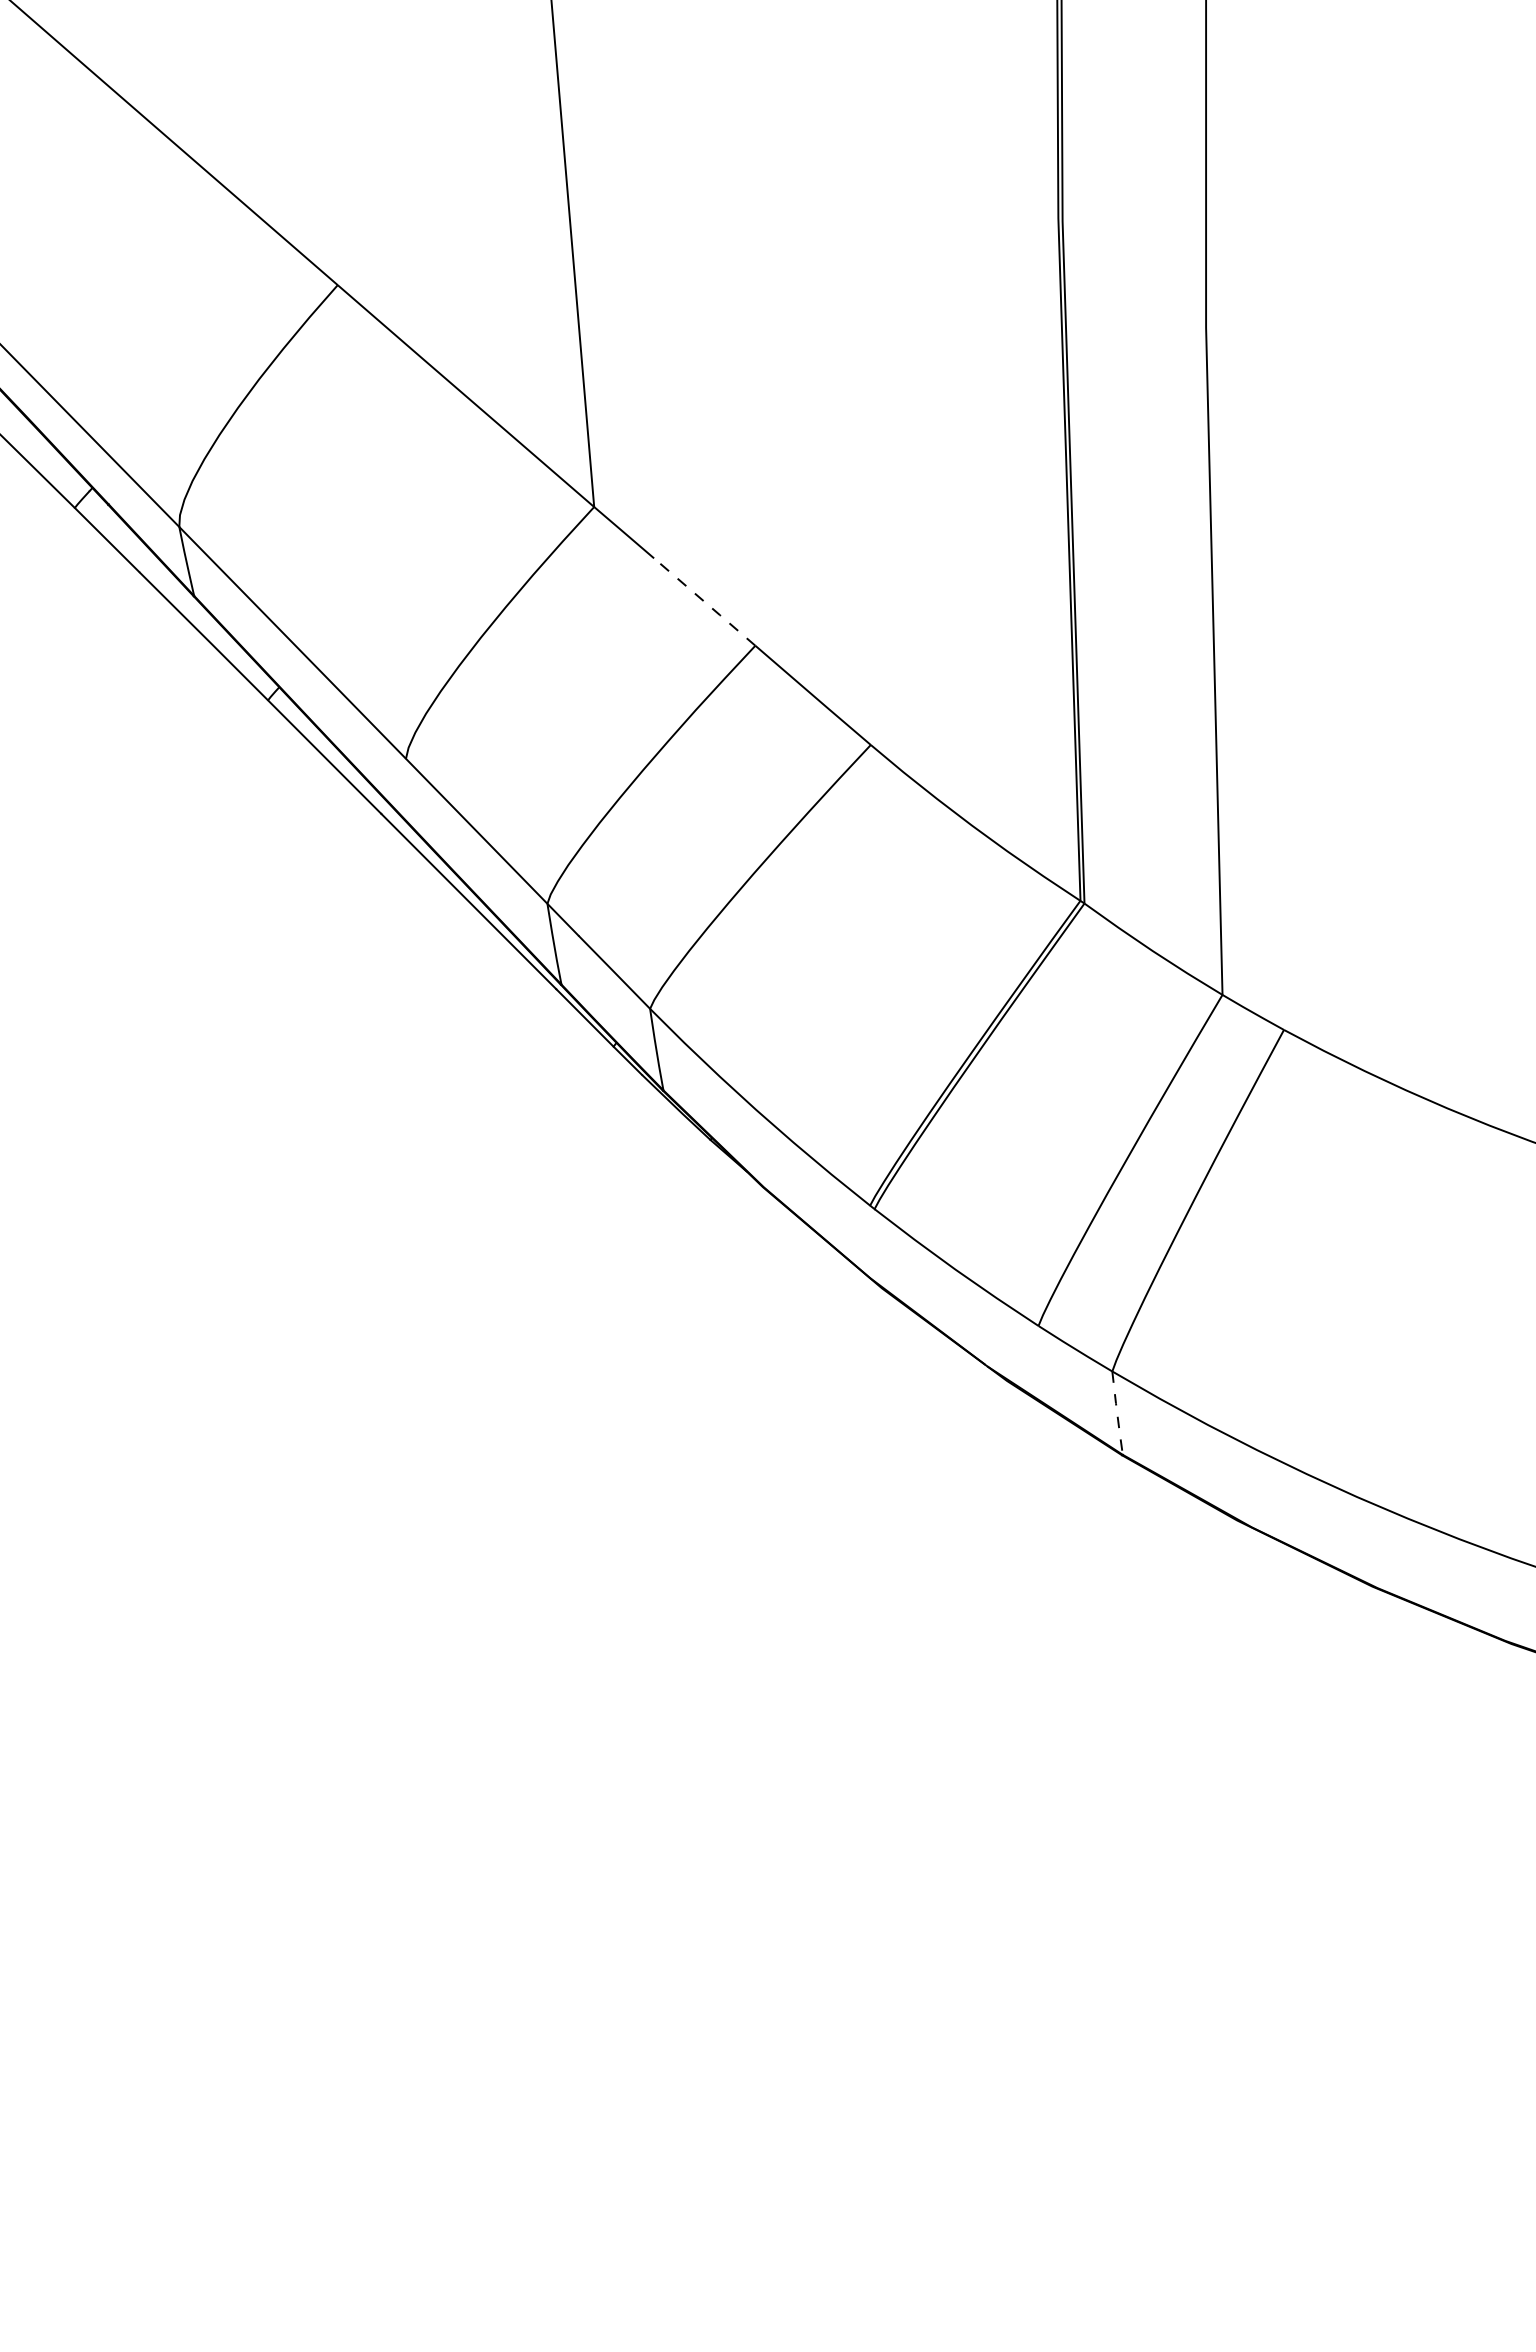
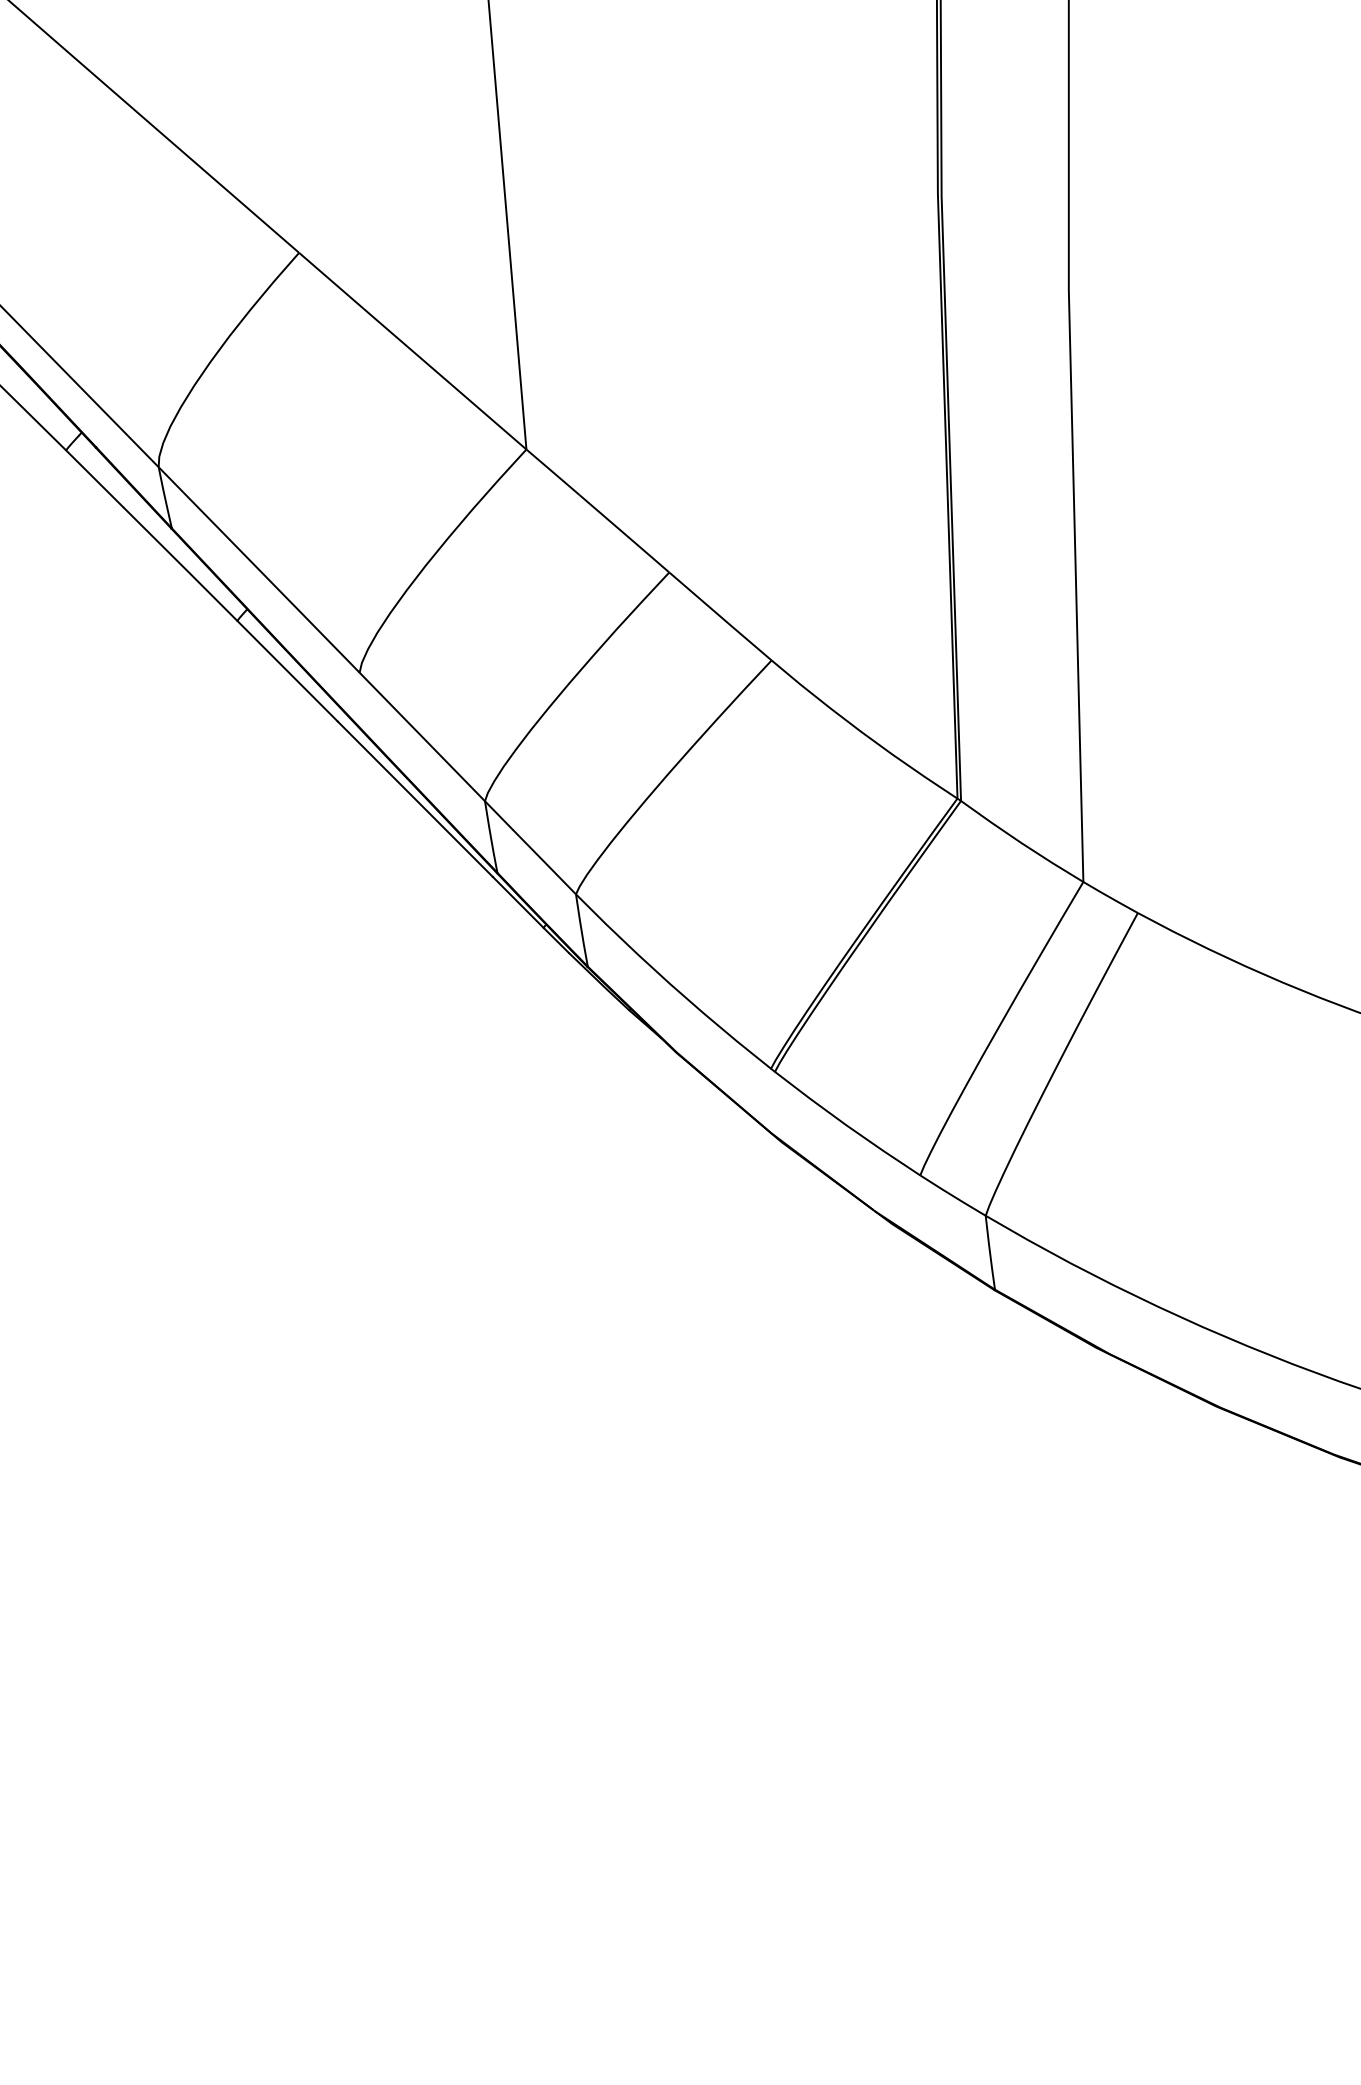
line: (705, 602) -> (625, 534), dashed -> solid
line: (1117, 1412) -> (990, 1252), dashed -> solid

